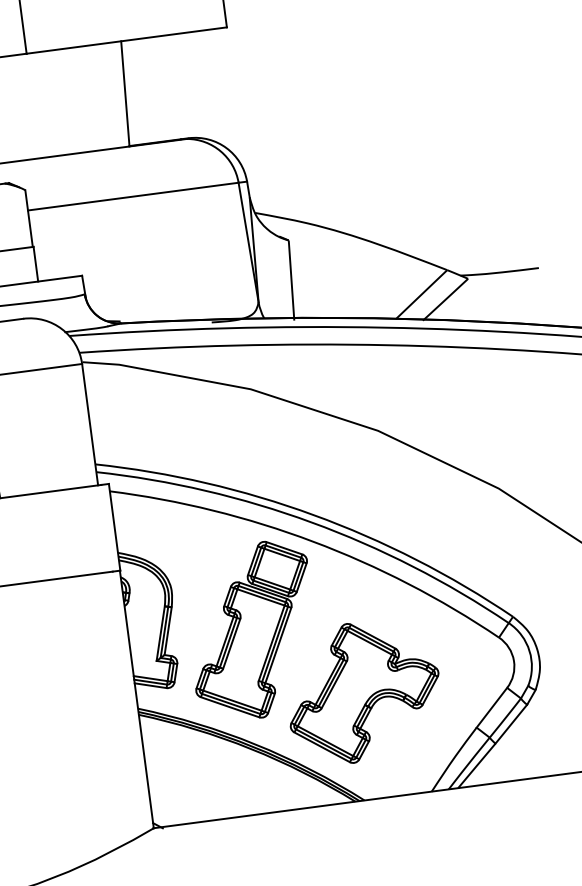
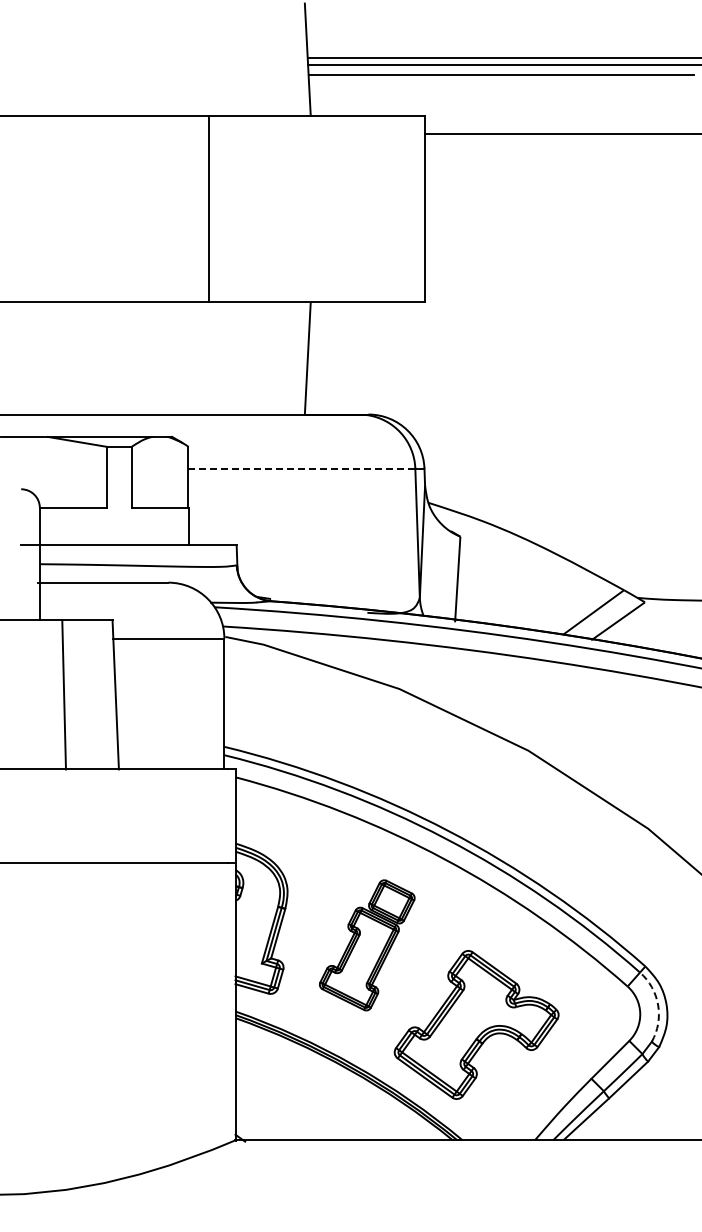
line: (132, 196) -> (301, 468), solid -> dashed
part: (251, 631) -> (366, 945), size x0.7
arc: (529, 651) -> (658, 1005), solid -> dashed

